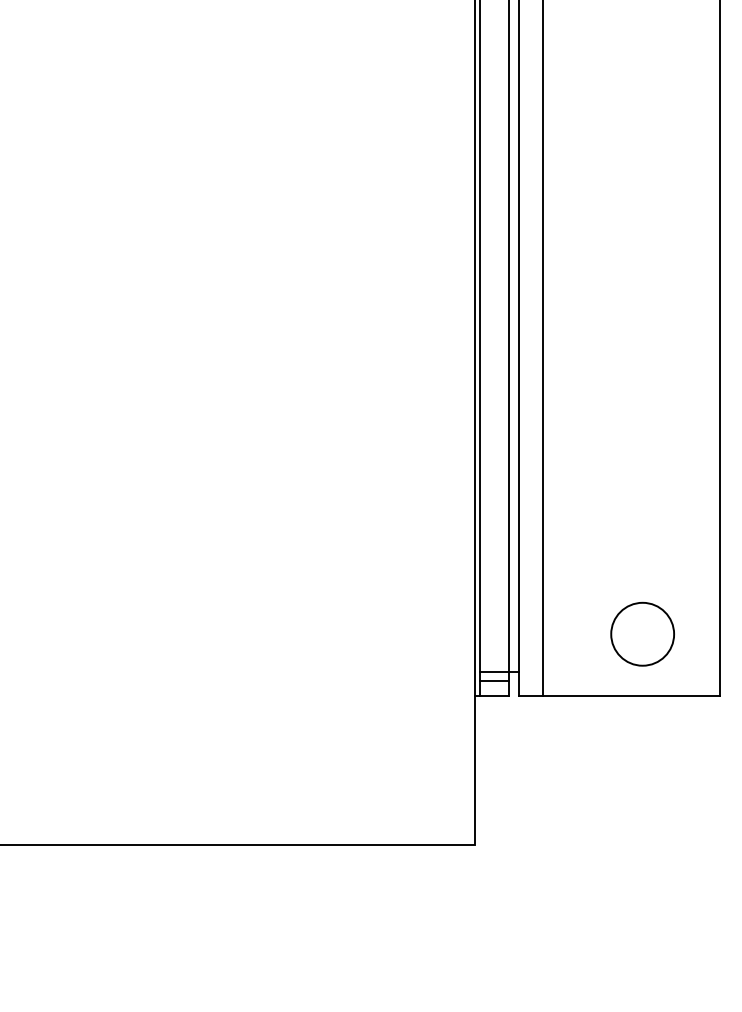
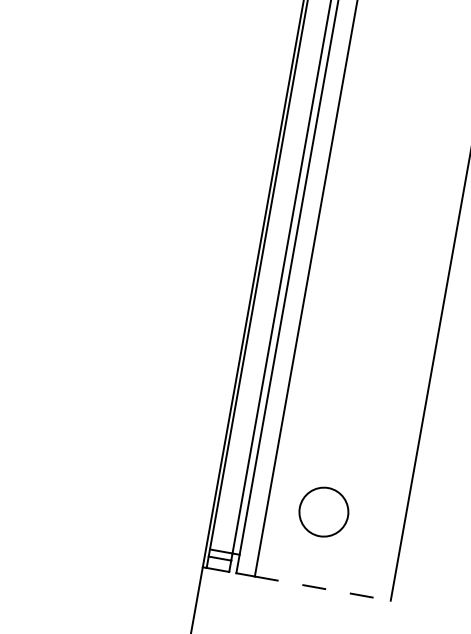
circle: (642, 633) -> (323, 511), moved
line: (631, 696) -> (322, 588), solid -> dashed

